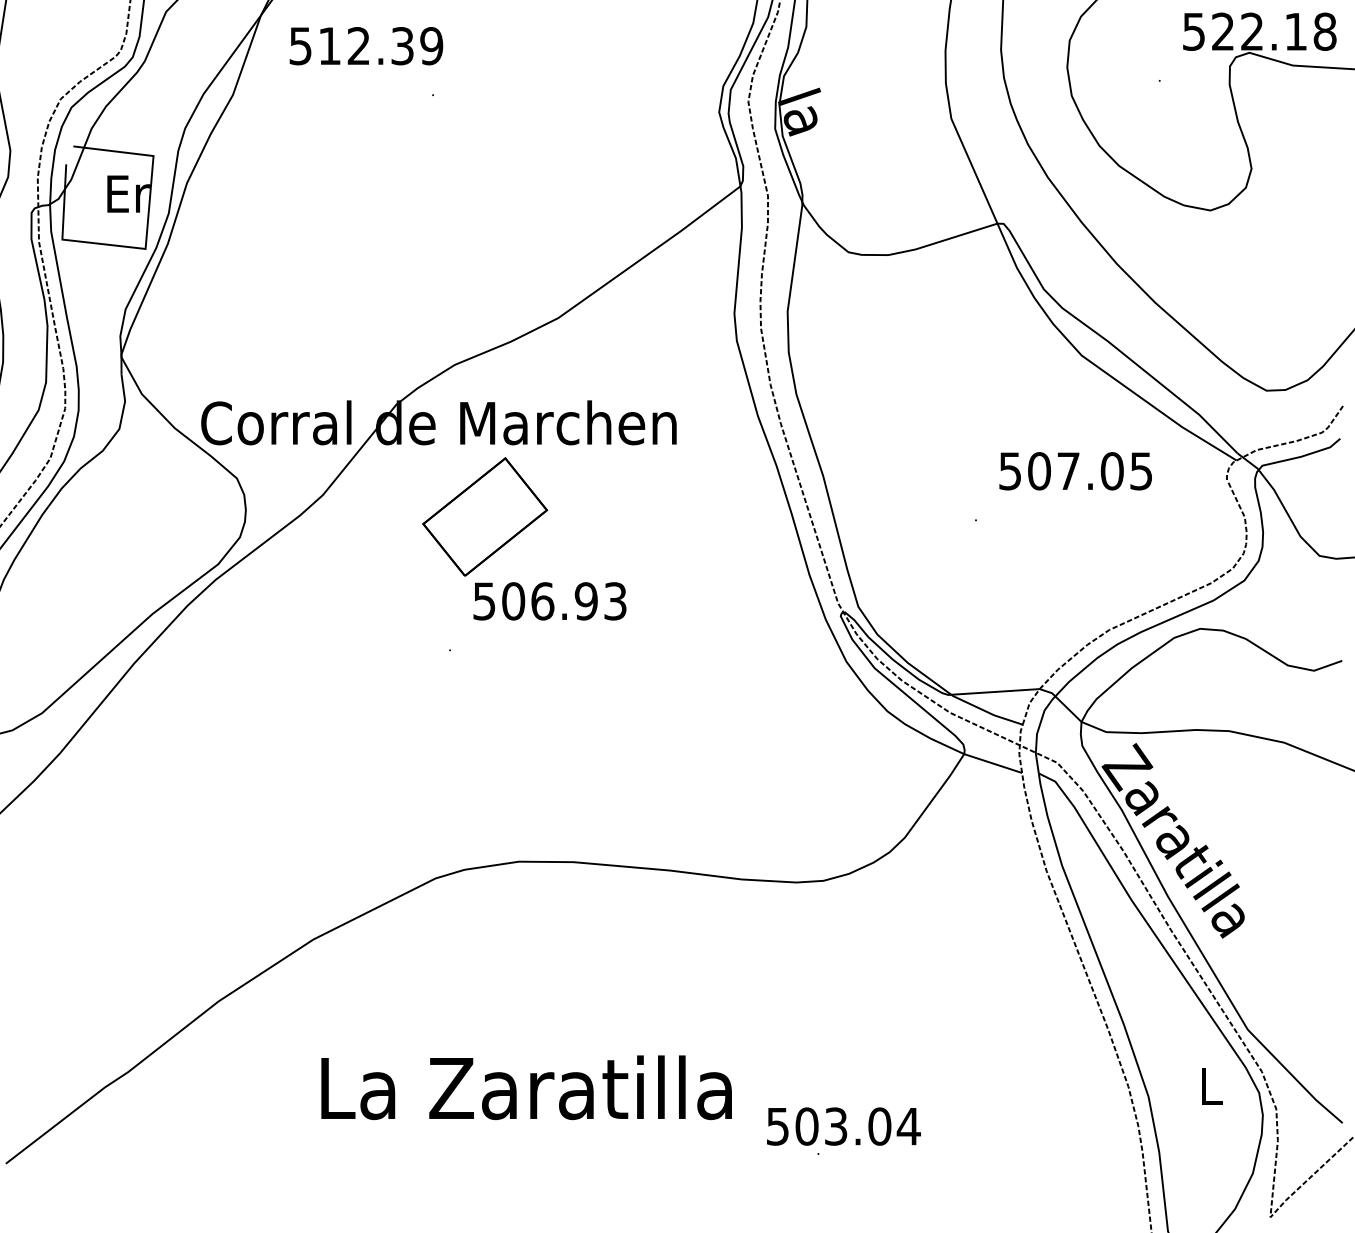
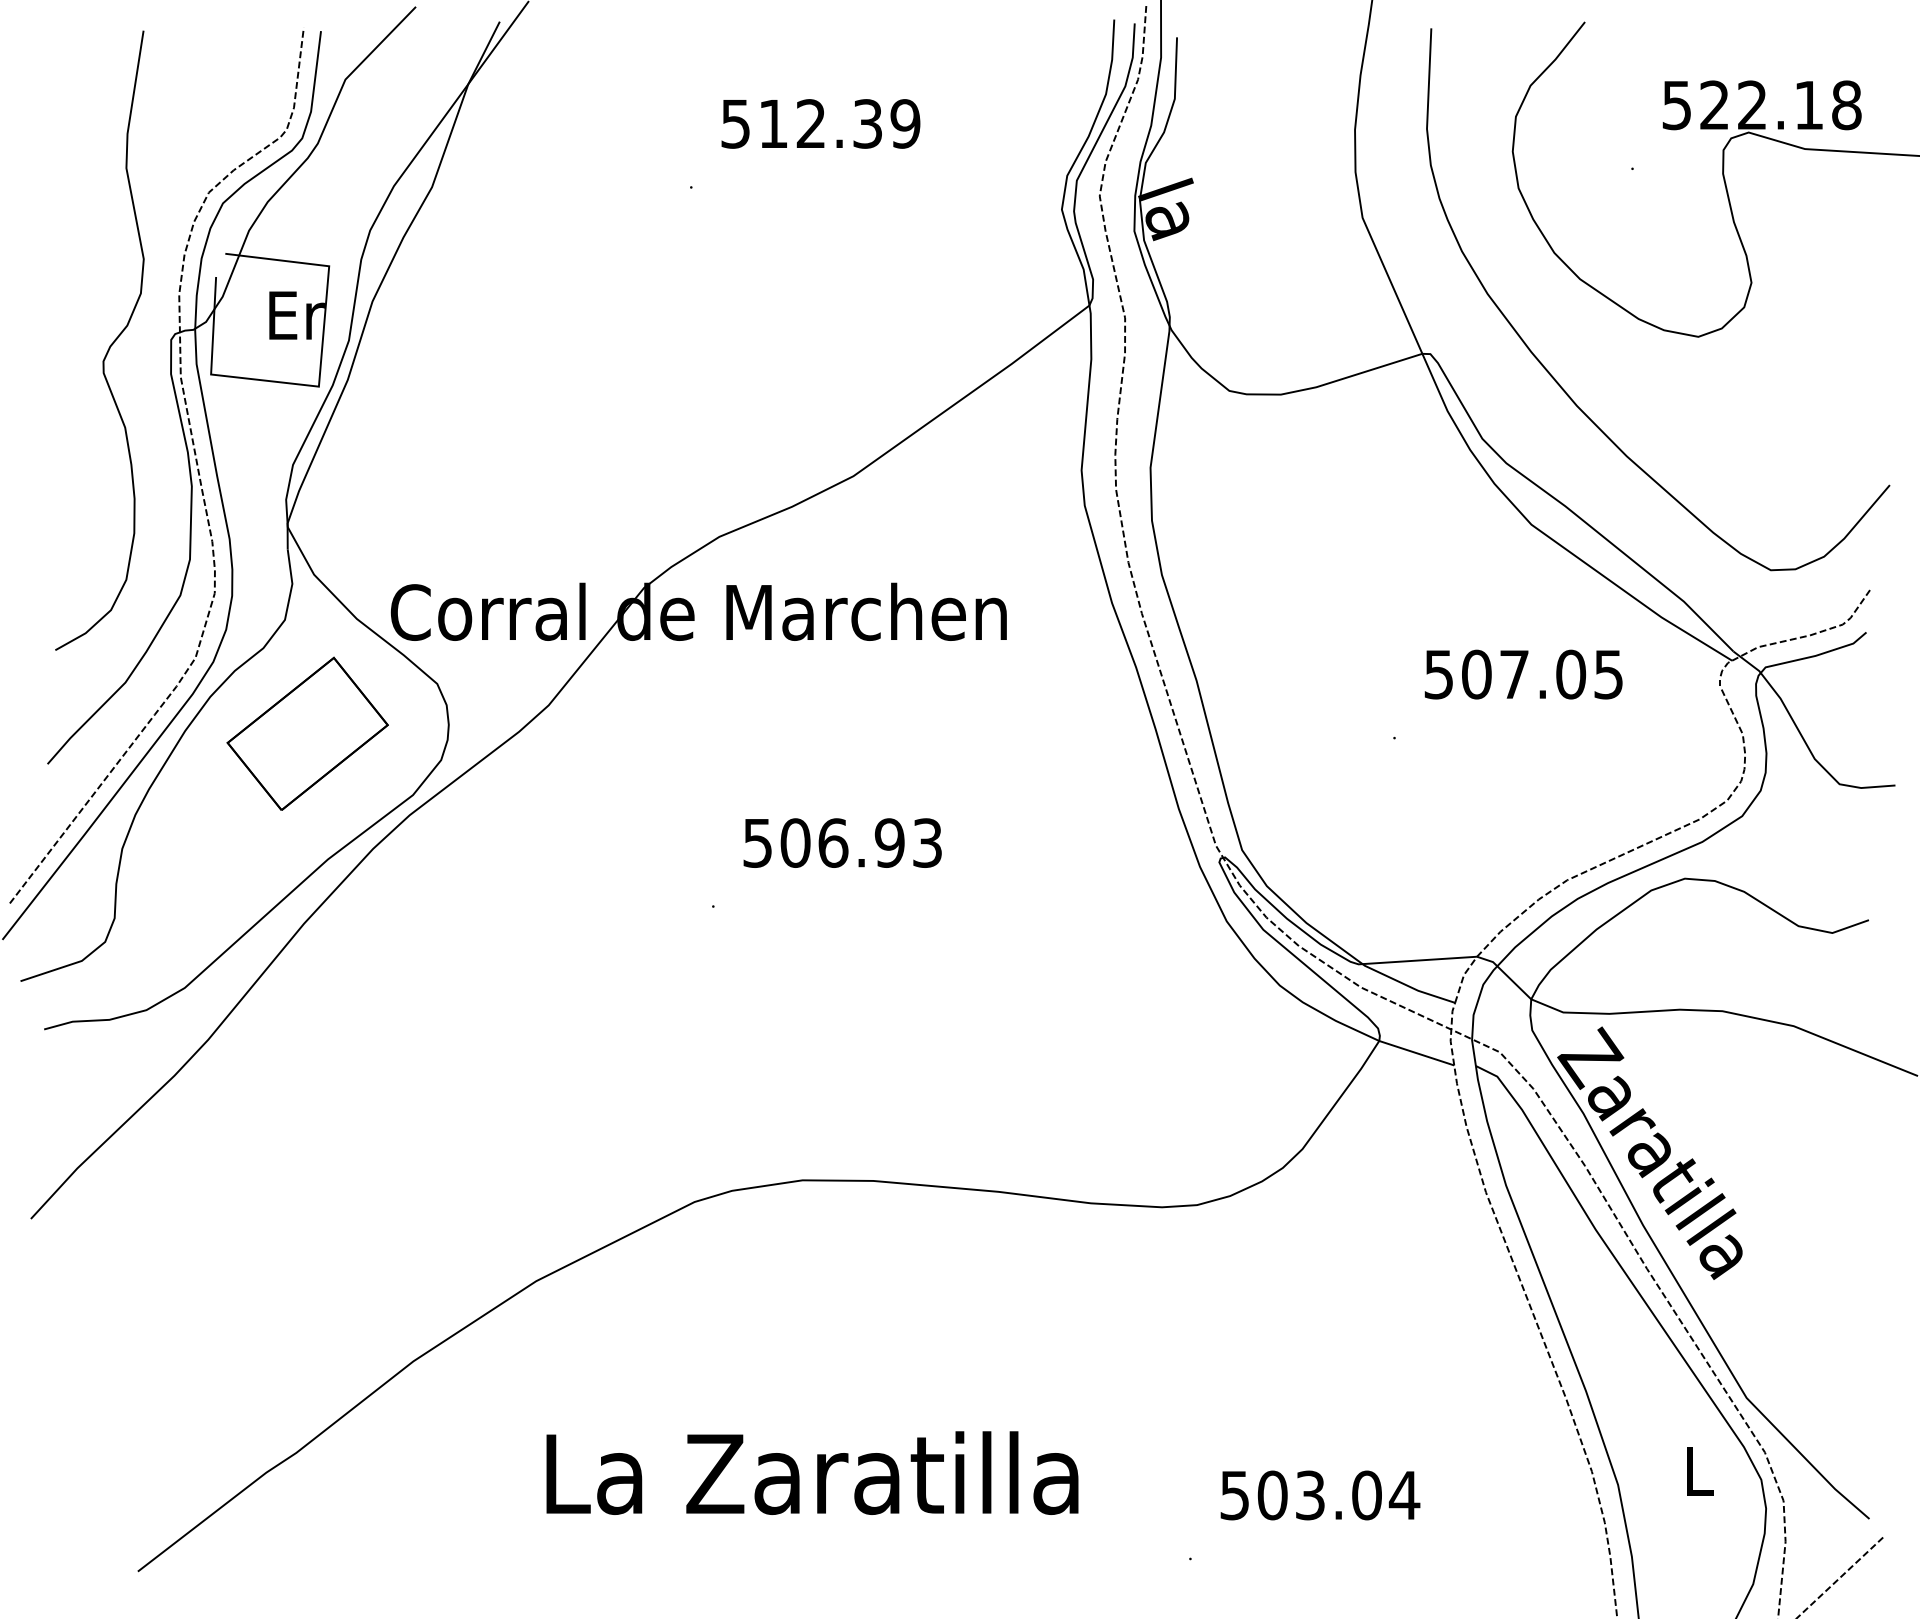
text: (366, 45) -> (820, 123), moved
part: (484, 516) -> (307, 733), moved
text: (843, 1126) -> (1320, 1495), moved

